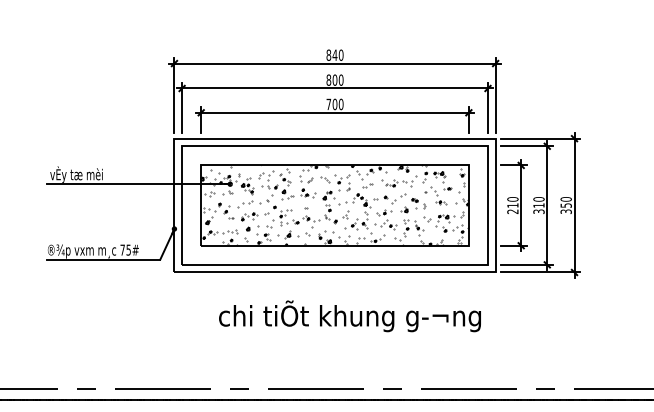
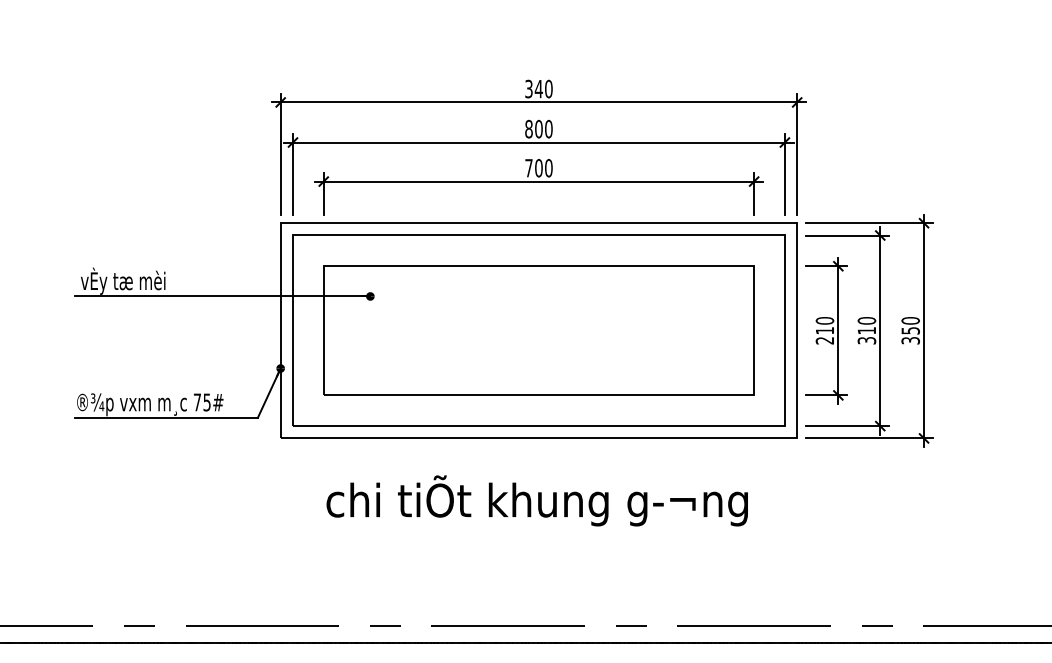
text: (328, 54) -> (528, 87), 840 -> 340
hatch: (334, 205) -> (538, 330), removed
text: (349, 316) -> (536, 501), moved

